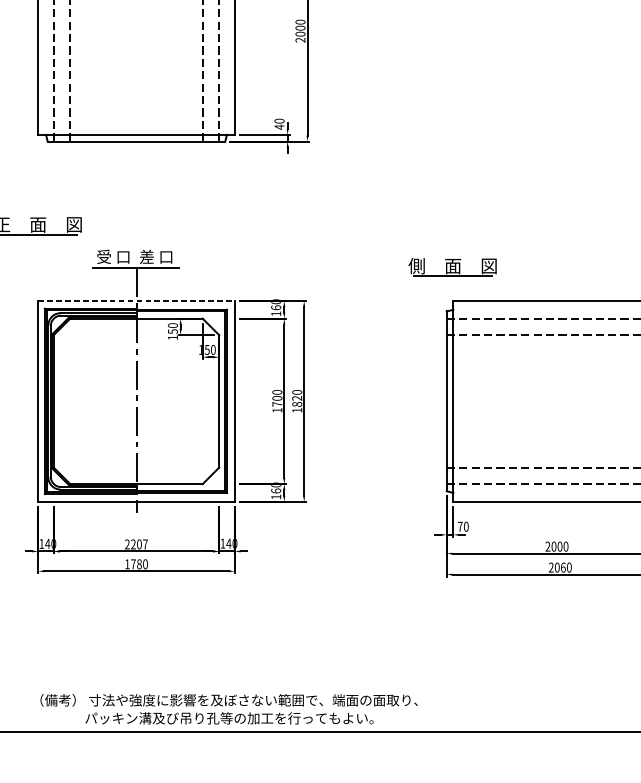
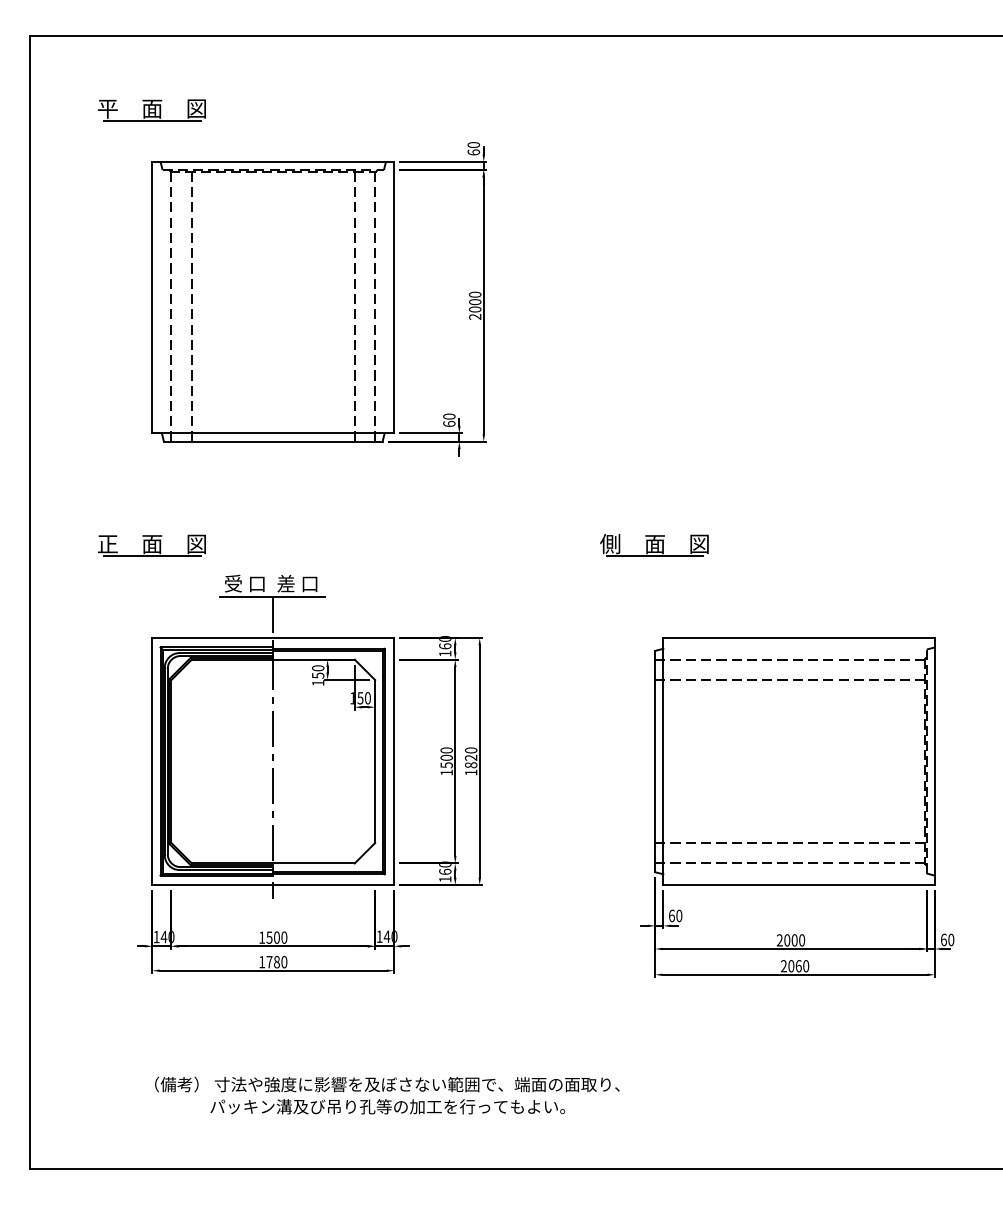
text: (279, 126) -> (449, 423), 40 -> 60
part: (452, 267) -> (654, 545), moved
line: (136, 300) -> (273, 637), dashed -> solid
text: (277, 404) -> (446, 765), 1700 -> 1500
text: (459, 526) -> (671, 915), 70 -> 60
text: (136, 544) -> (273, 937), 2207 -> 1500
text: (229, 709) -> (387, 1095), moved

